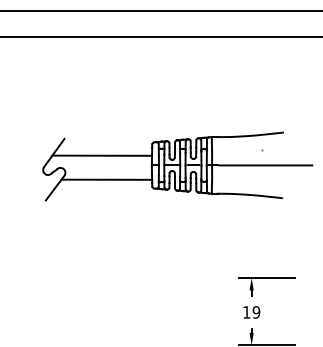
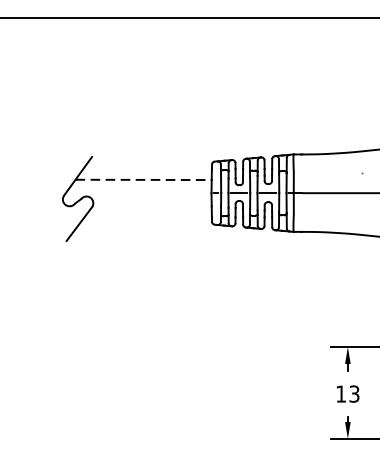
line: (102, 155) -> (144, 179), solid -> dashed
line: (106, 179) -> (149, 212), removed
text: (256, 312) -> (354, 394), 19 -> 13

